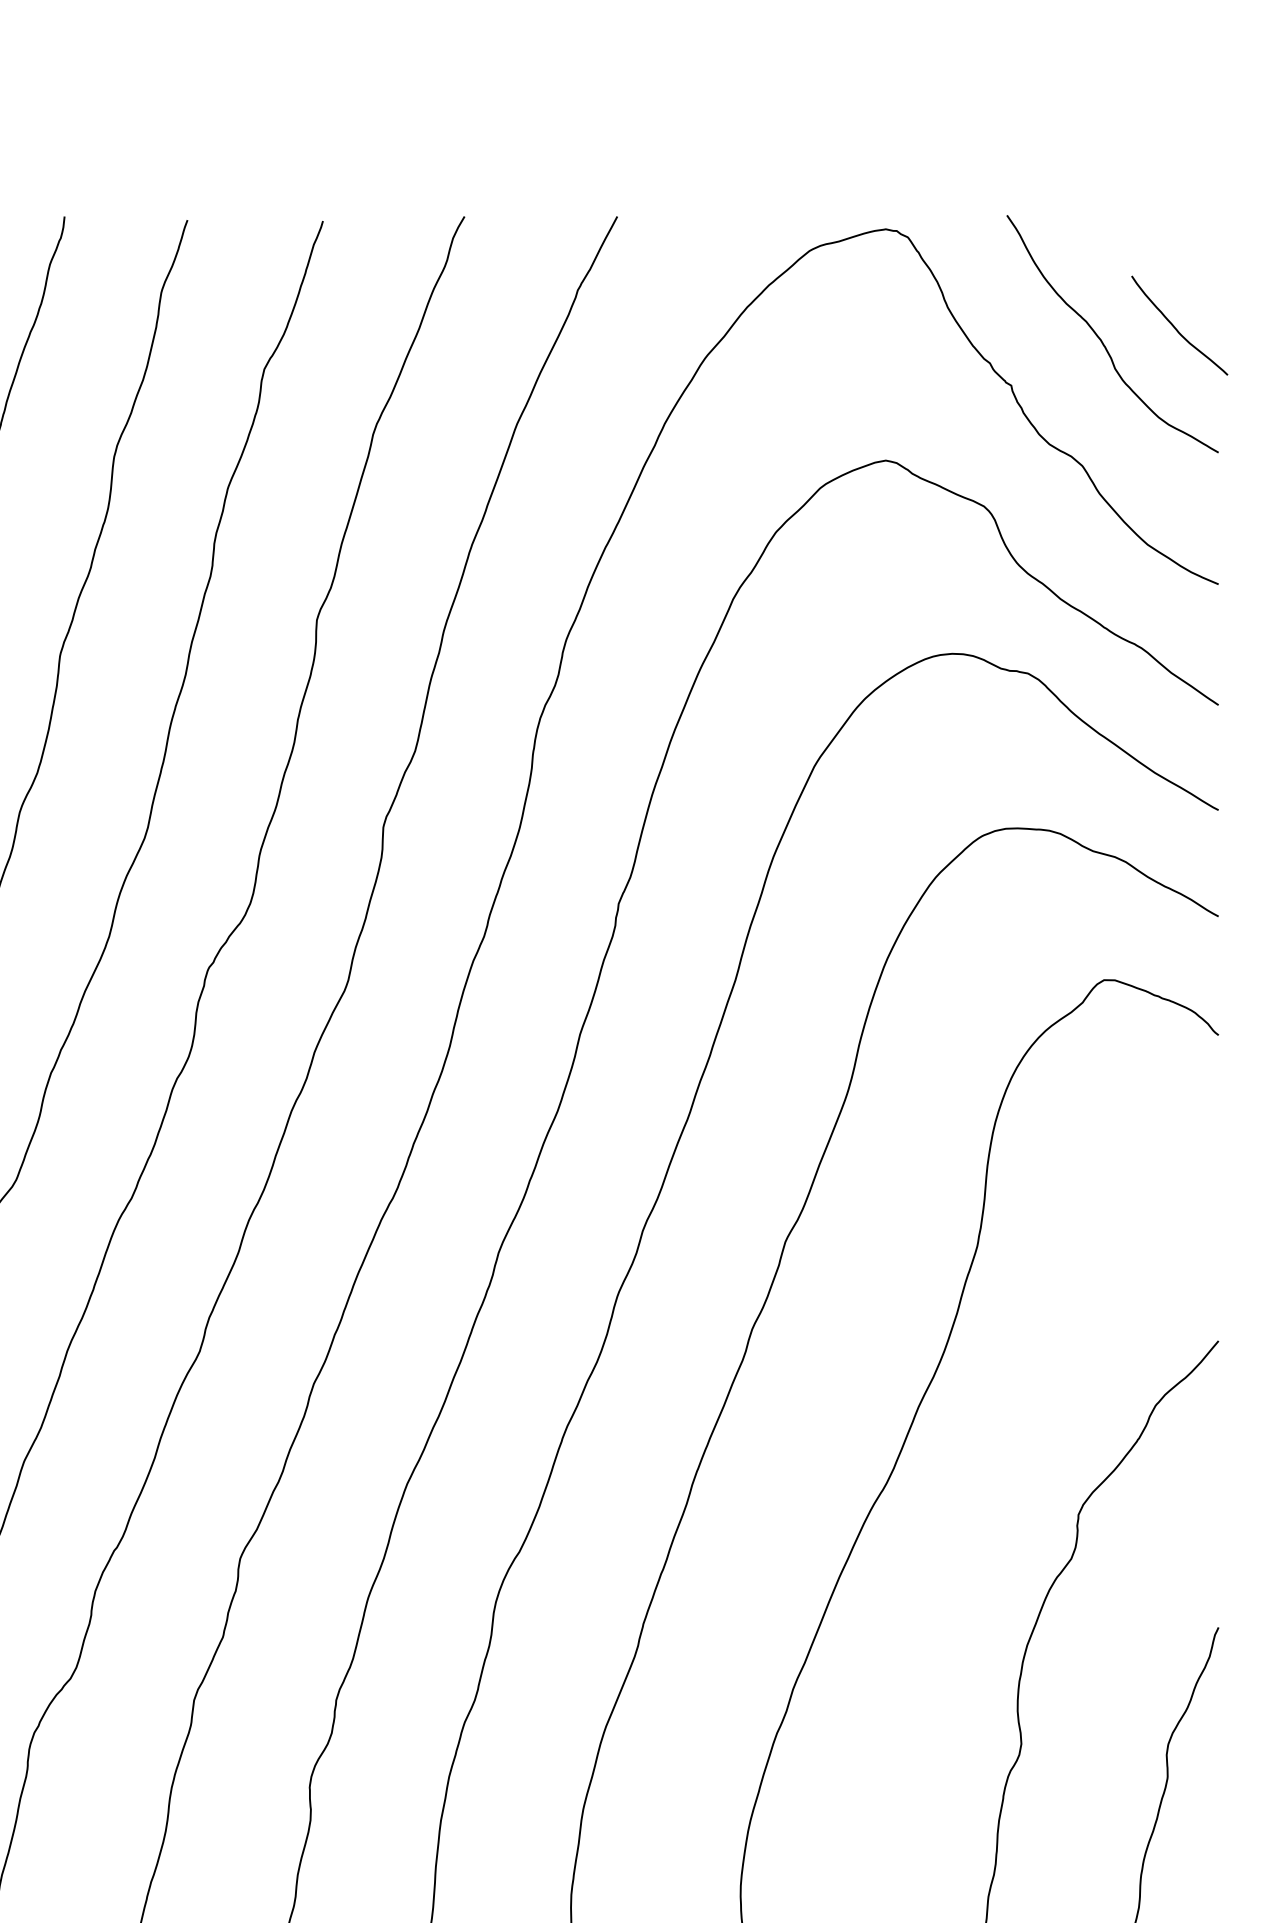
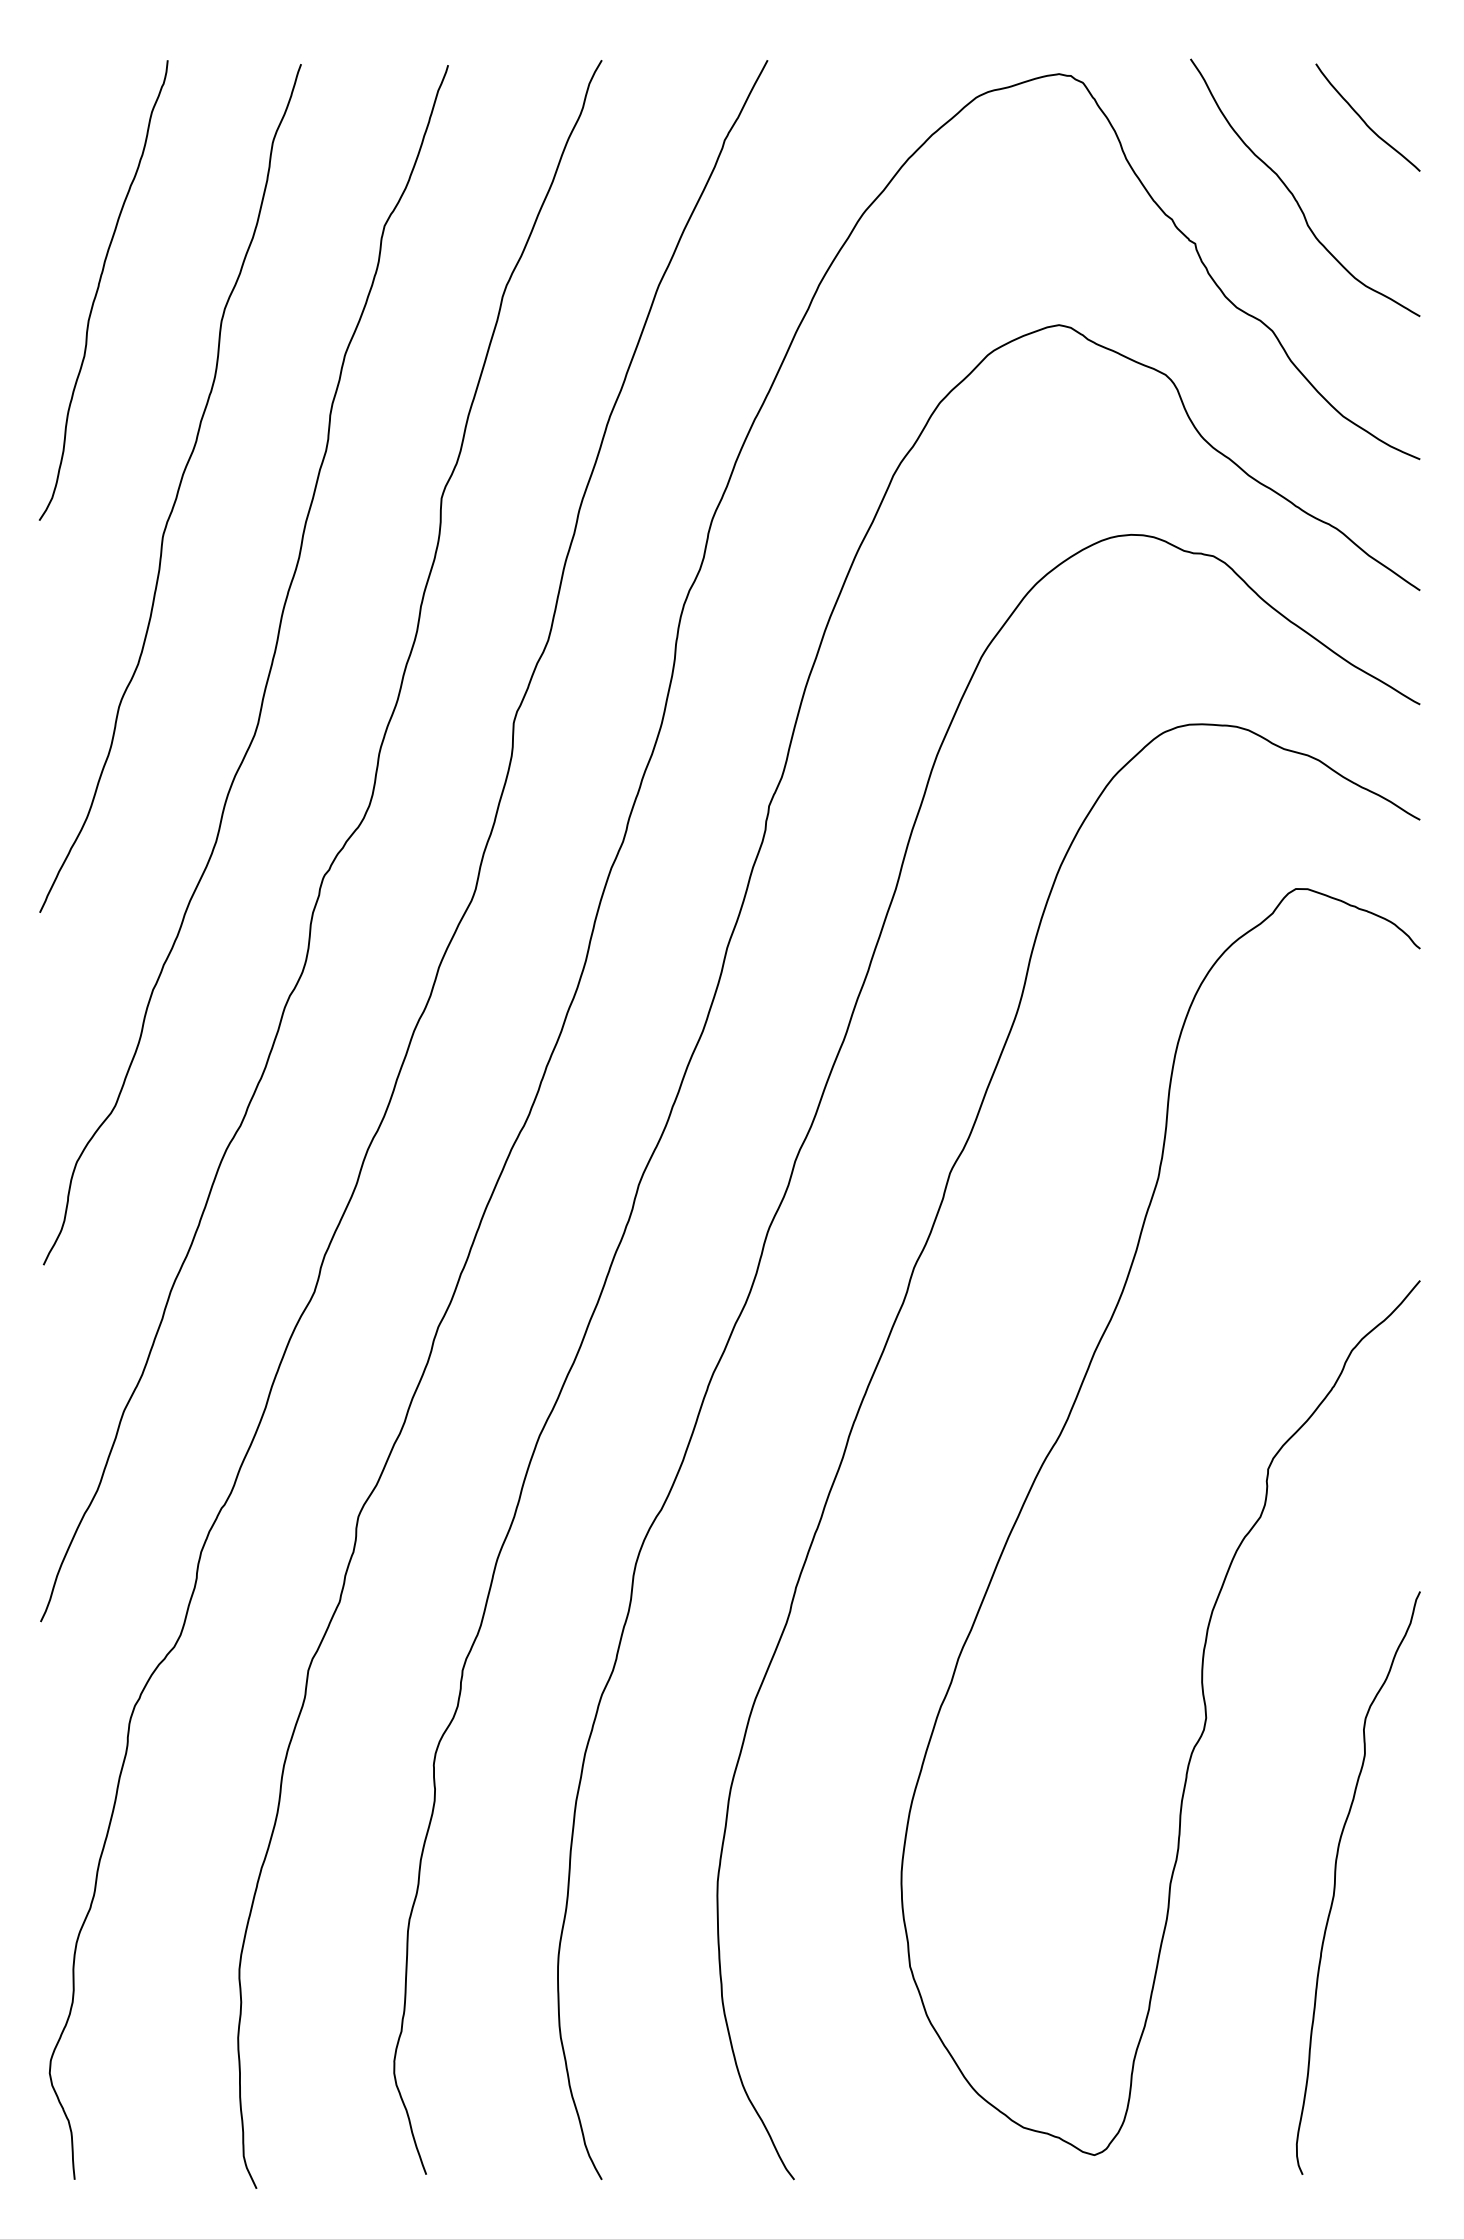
curve: (1176, 328) -> (1364, 120), moved

